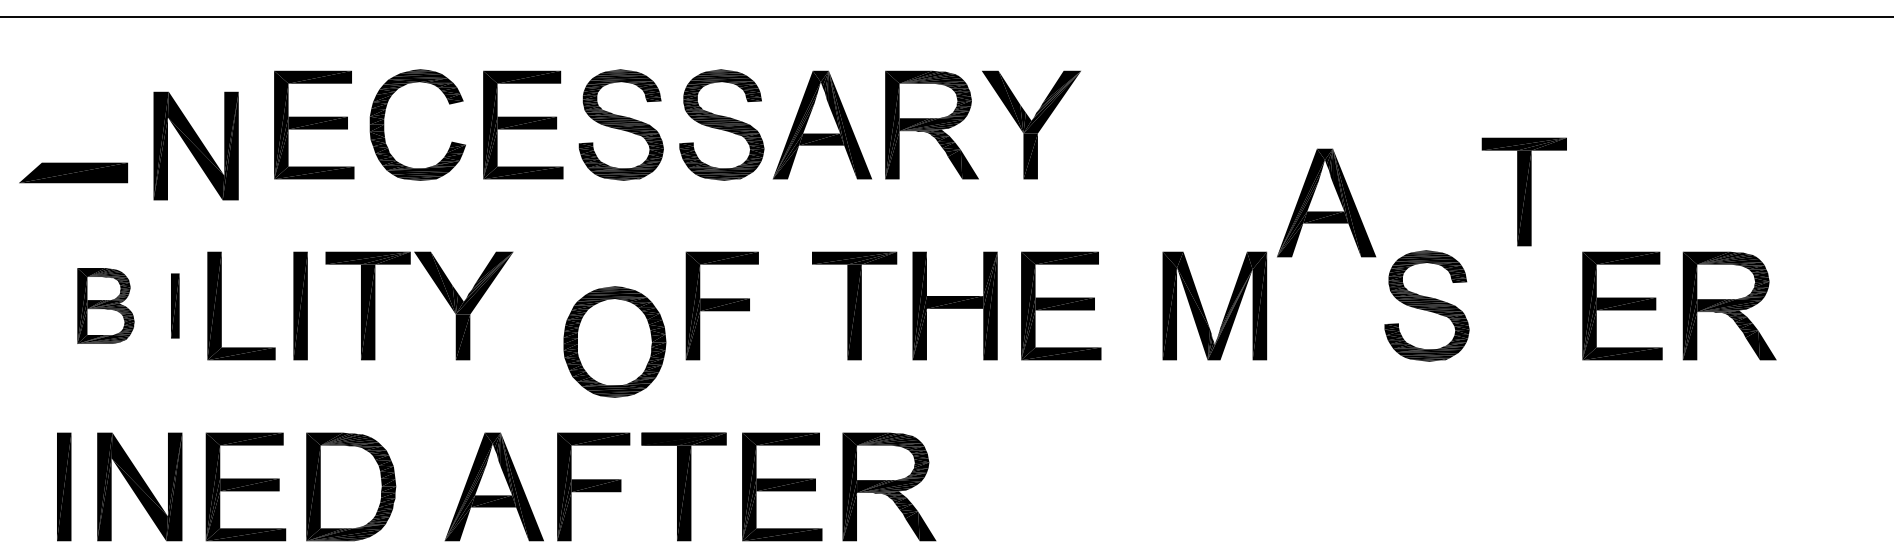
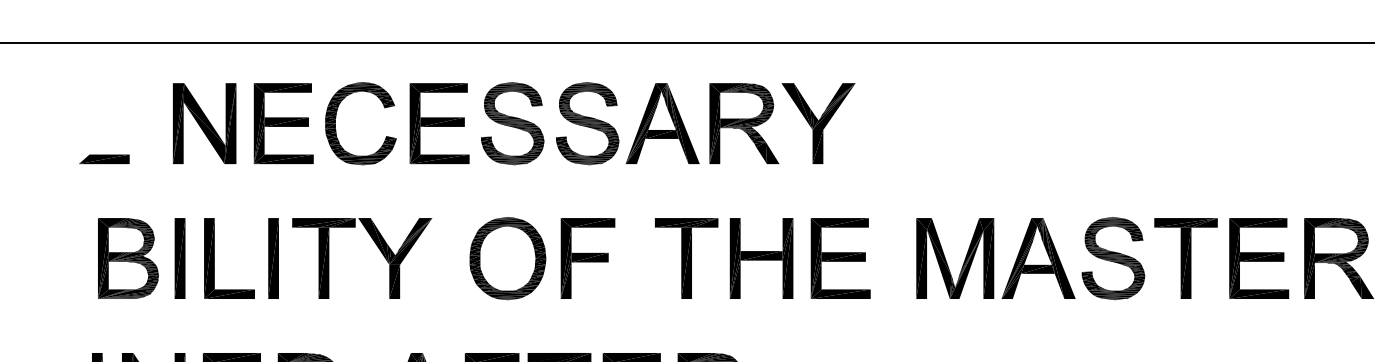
part: (195, 145) -> (204, 123), moved
part: (73, 172) -> (104, 158), size x0.62
part: (1523, 191) -> (1185, 258), moved
part: (1326, 202) -> (1038, 258), moved
part: (105, 305) -> (128, 258), size x1.43
part: (175, 305) -> (180, 258), size x1.67
part: (614, 341) -> (507, 258), moved

